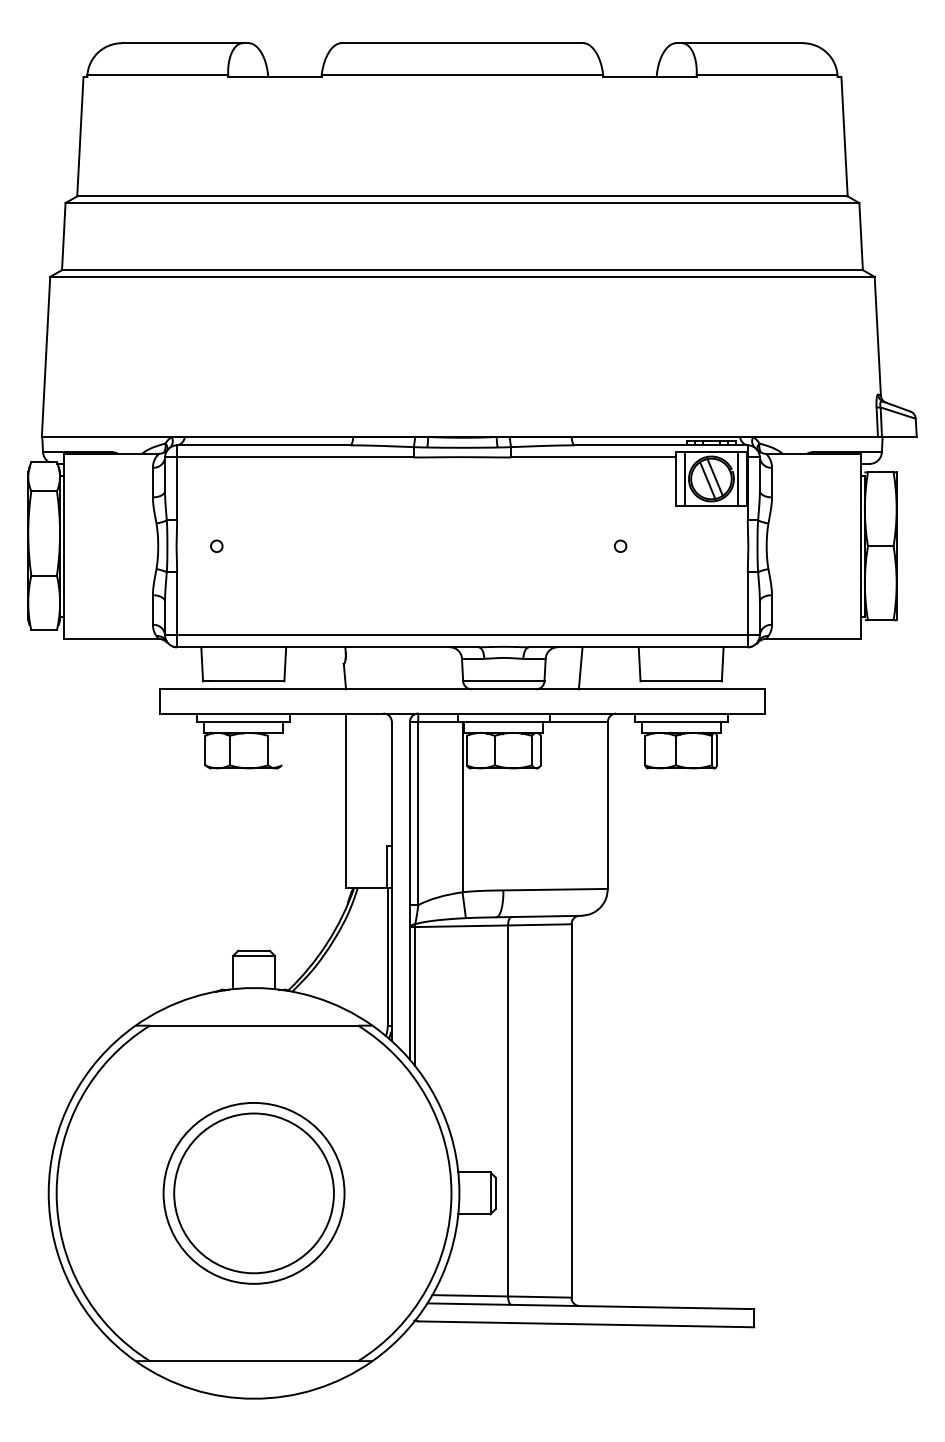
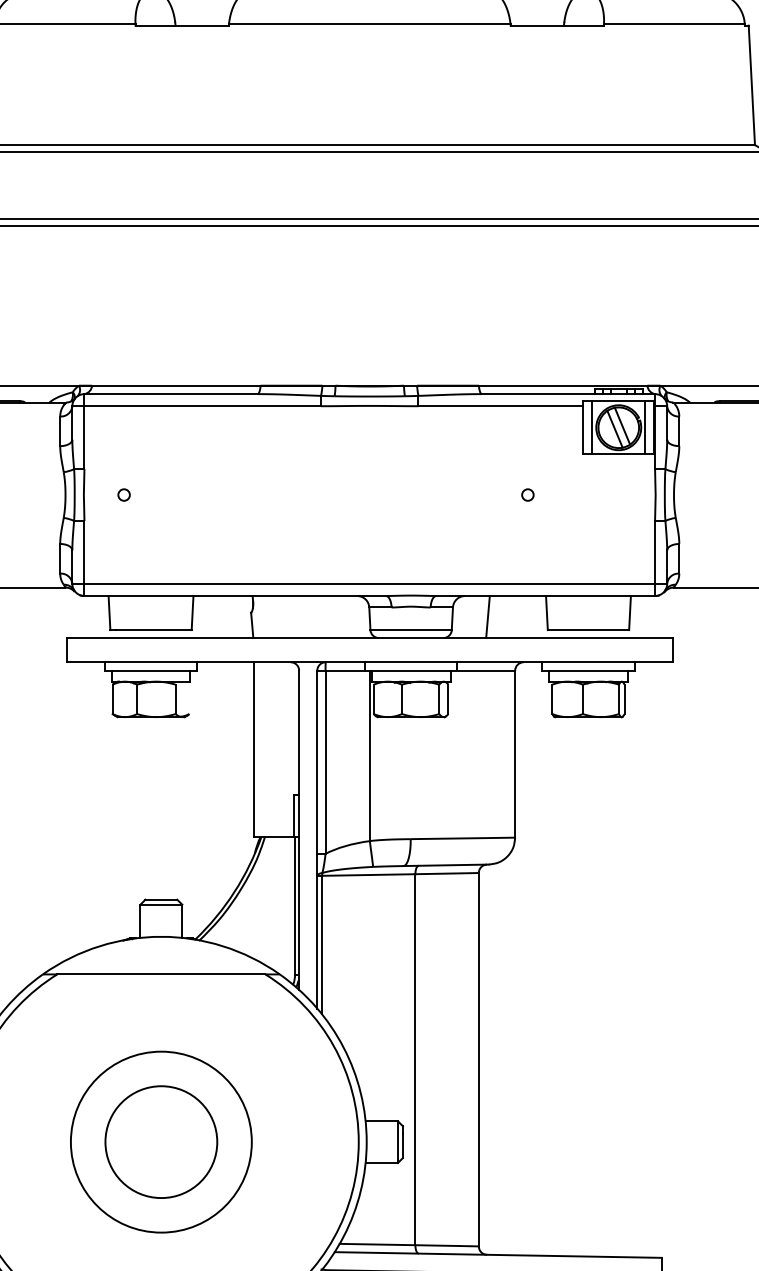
circle: (253, 1193) -> (160, 1142), size x0.7

